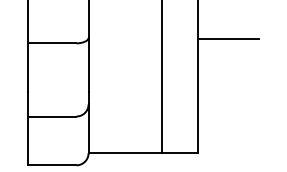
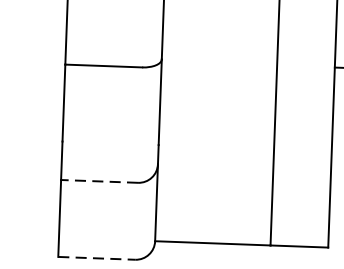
line: (51, 116) -> (98, 181), solid -> dashed
line: (52, 165) -> (97, 258), solid -> dashed

